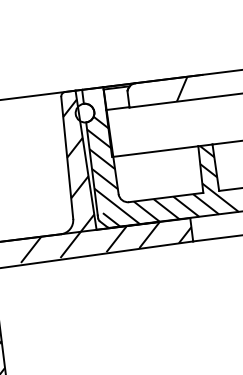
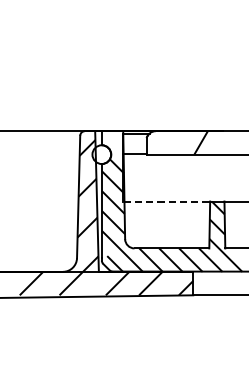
line: (155, 151) -> (167, 201), solid -> dashed

